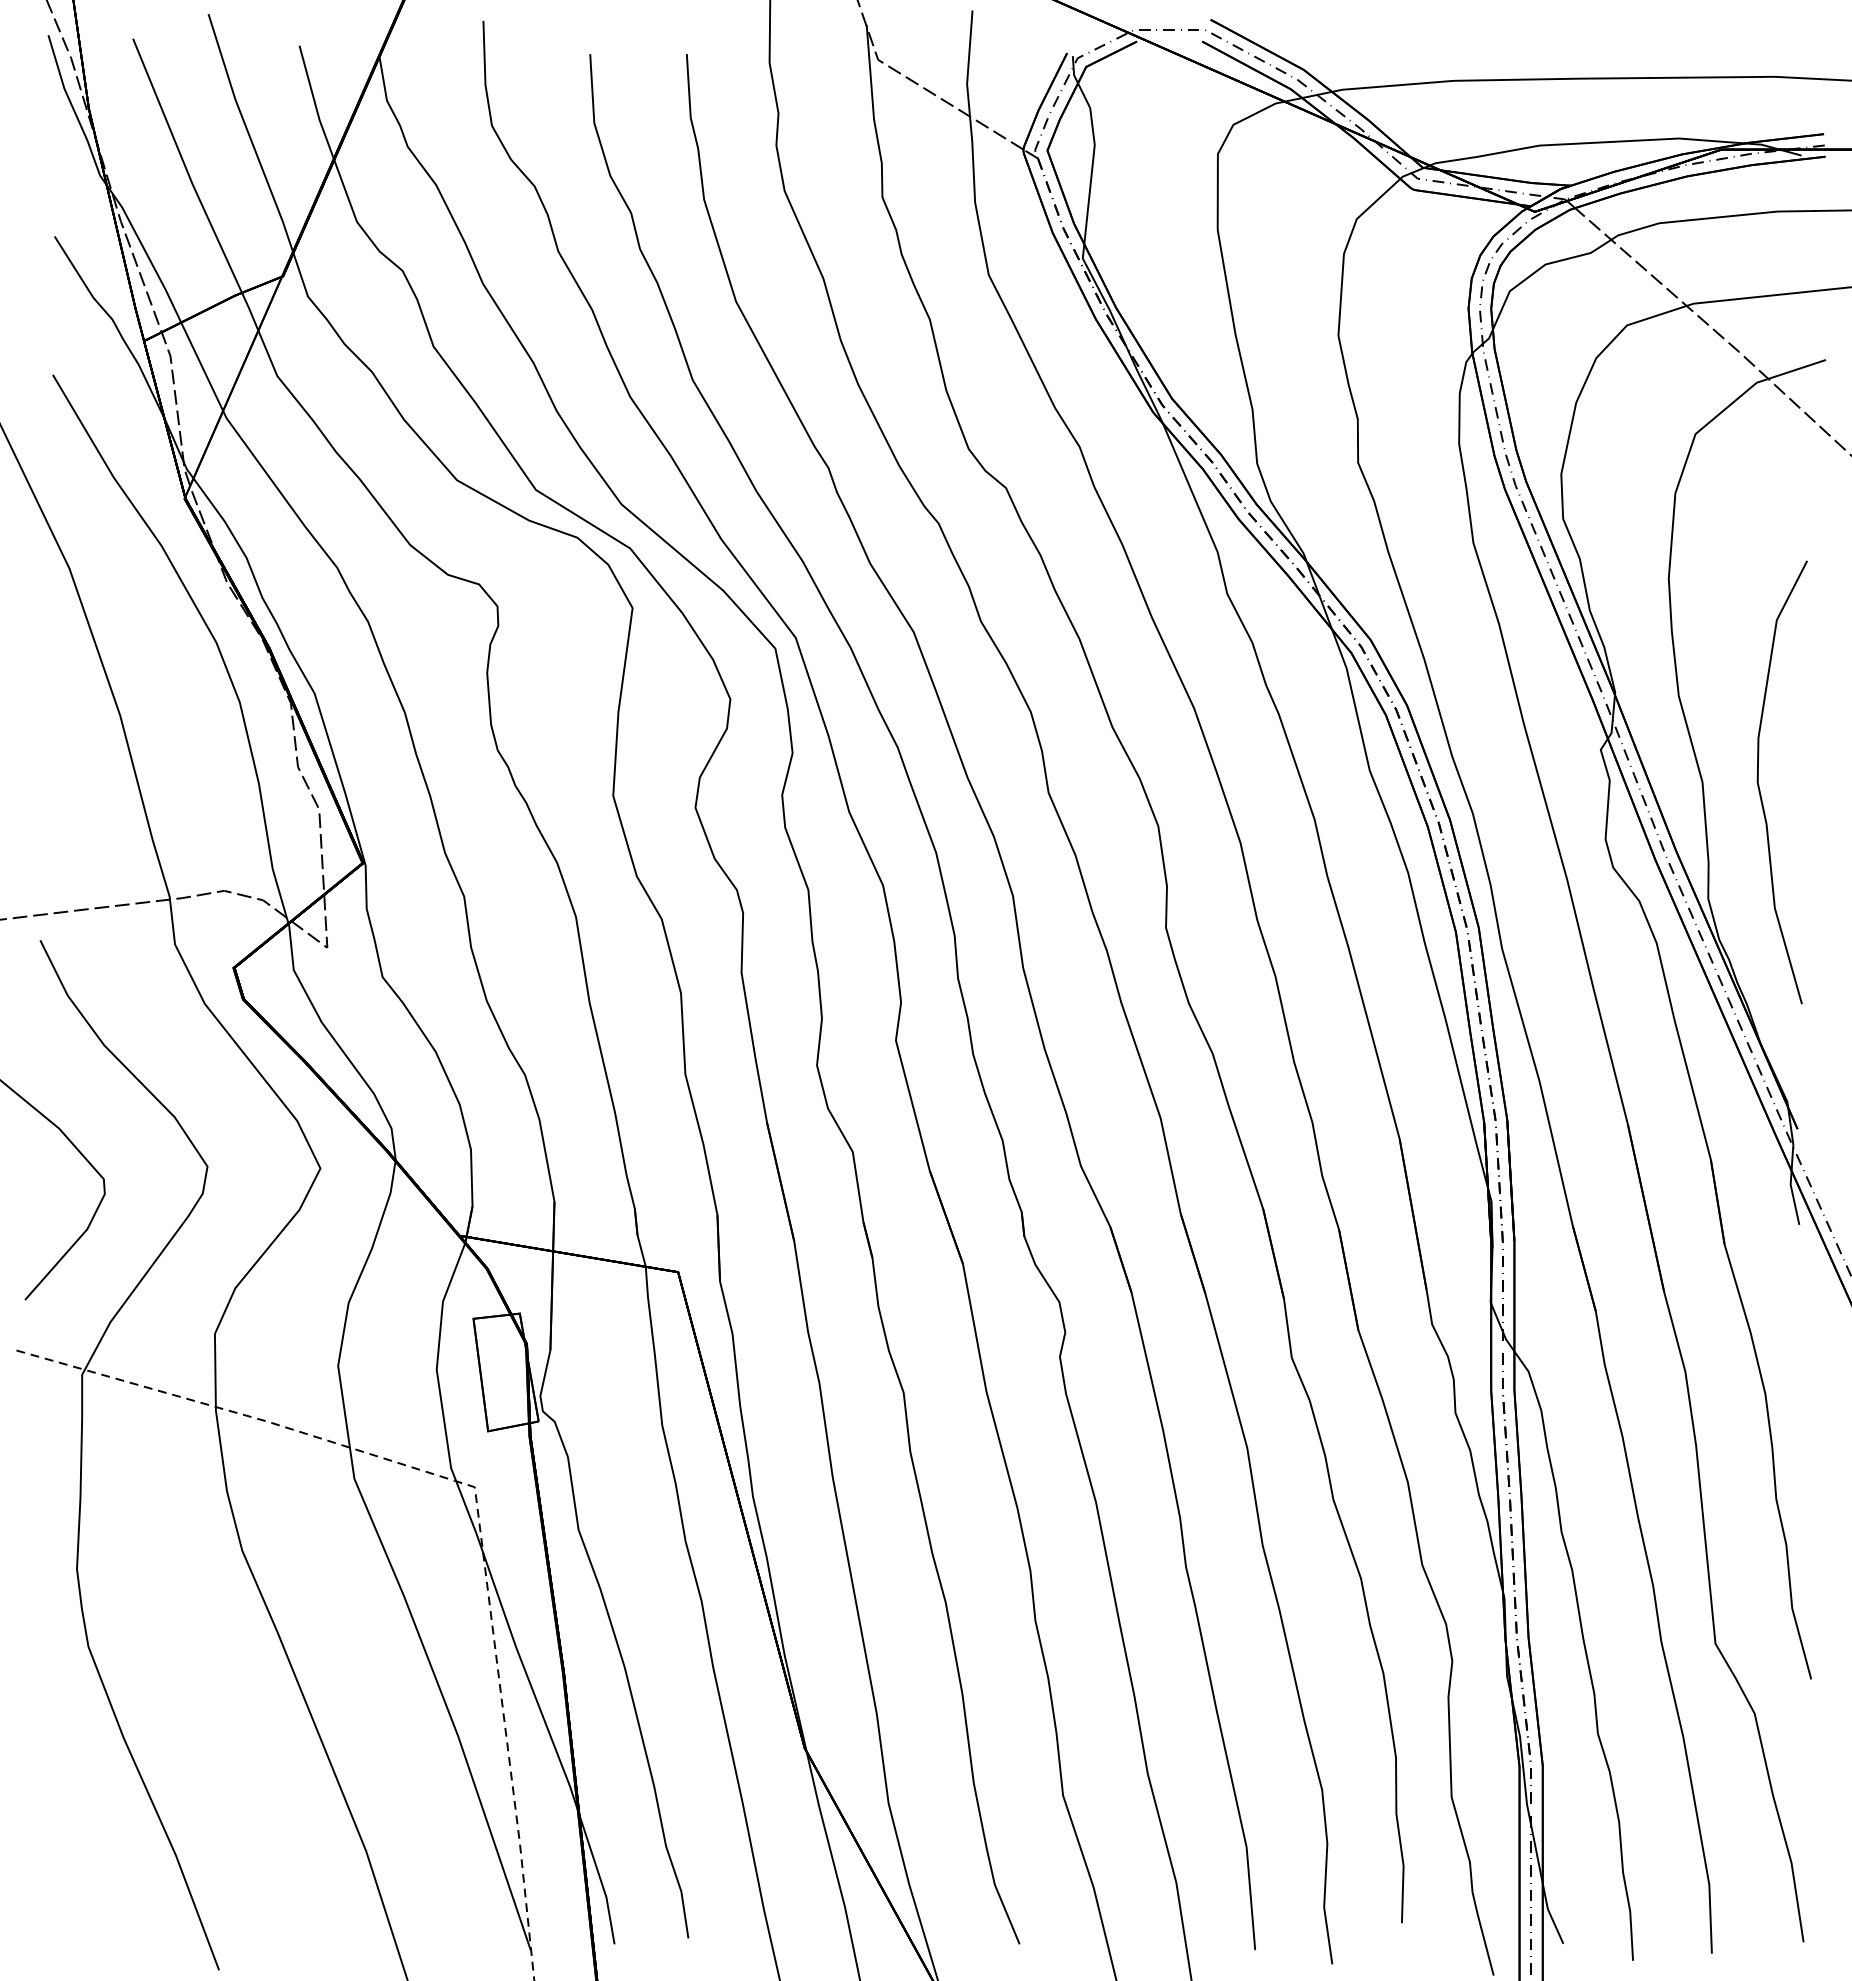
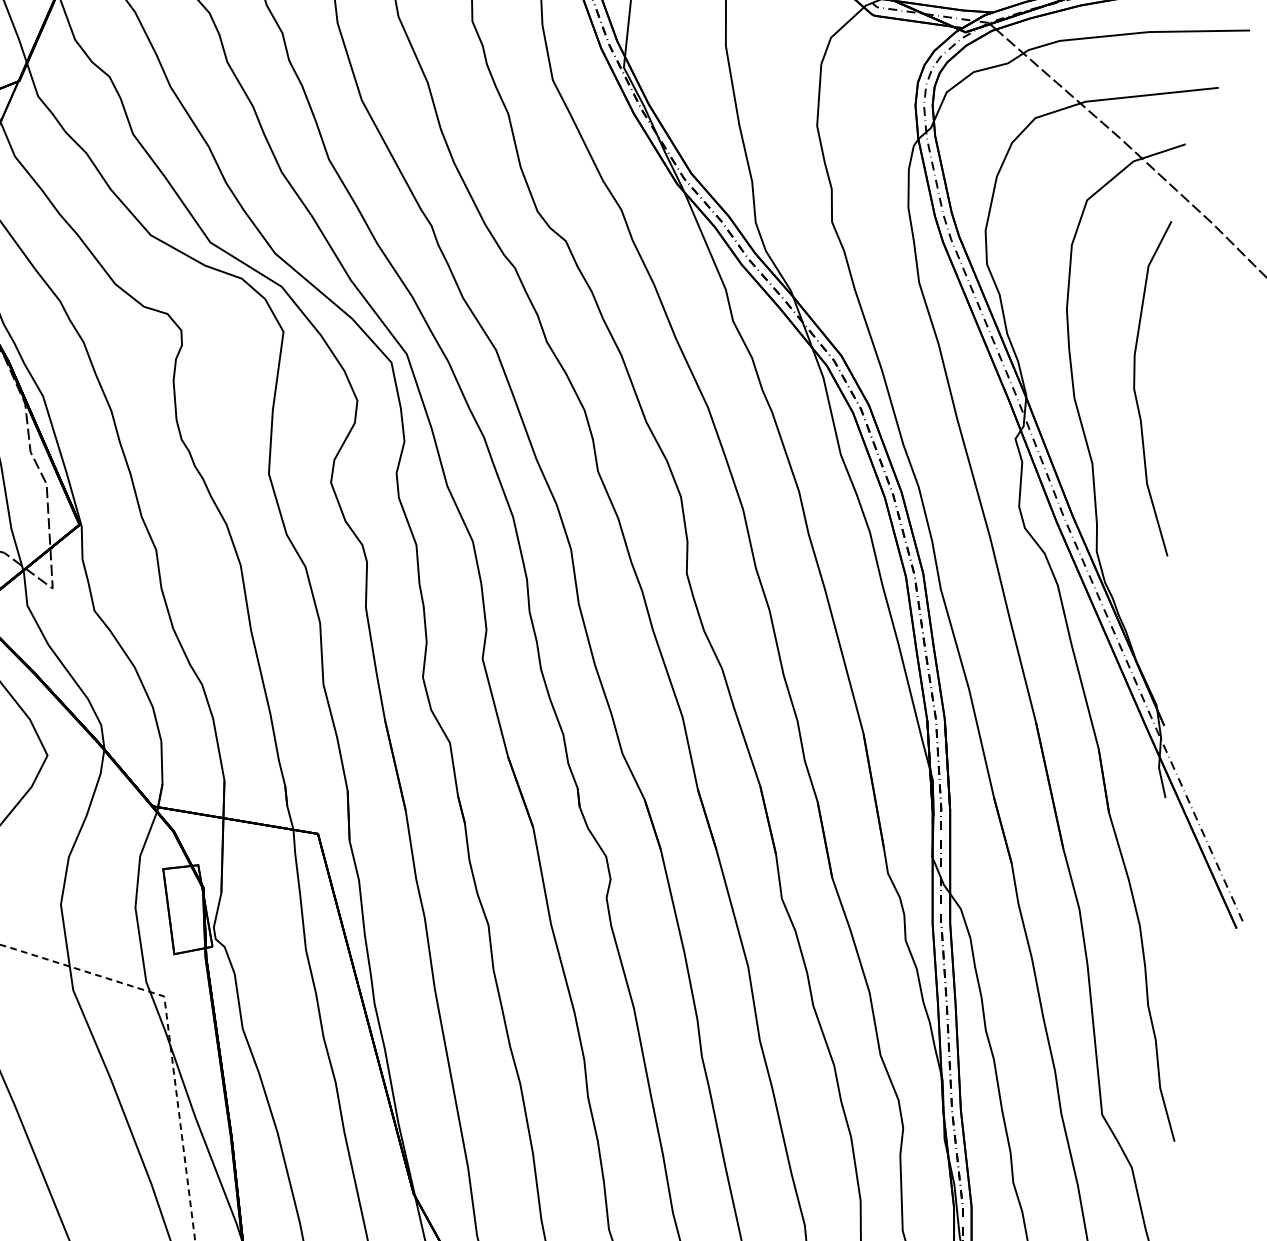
curve: (1760, 789) -> (1136, 394), moved

